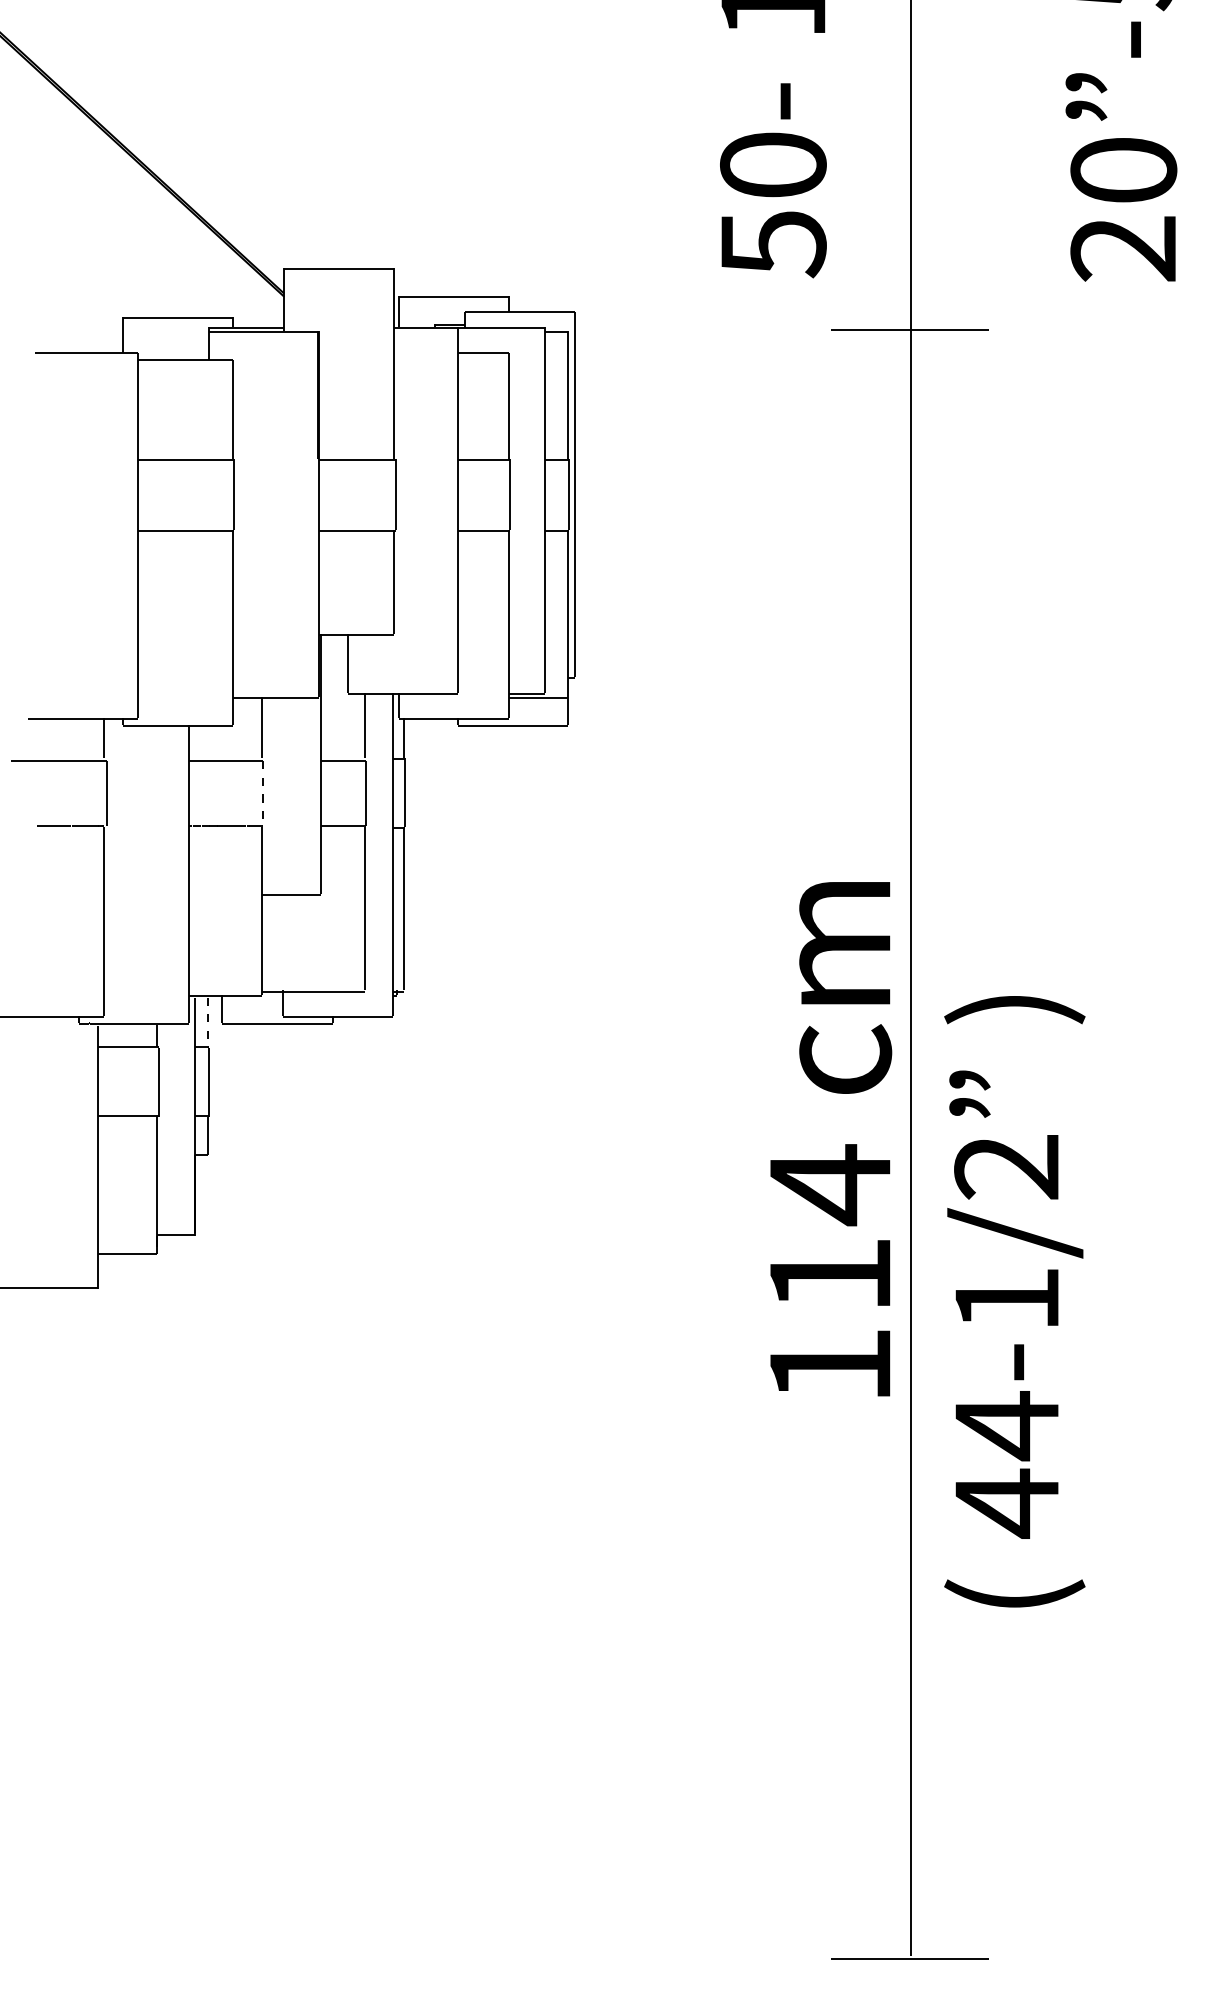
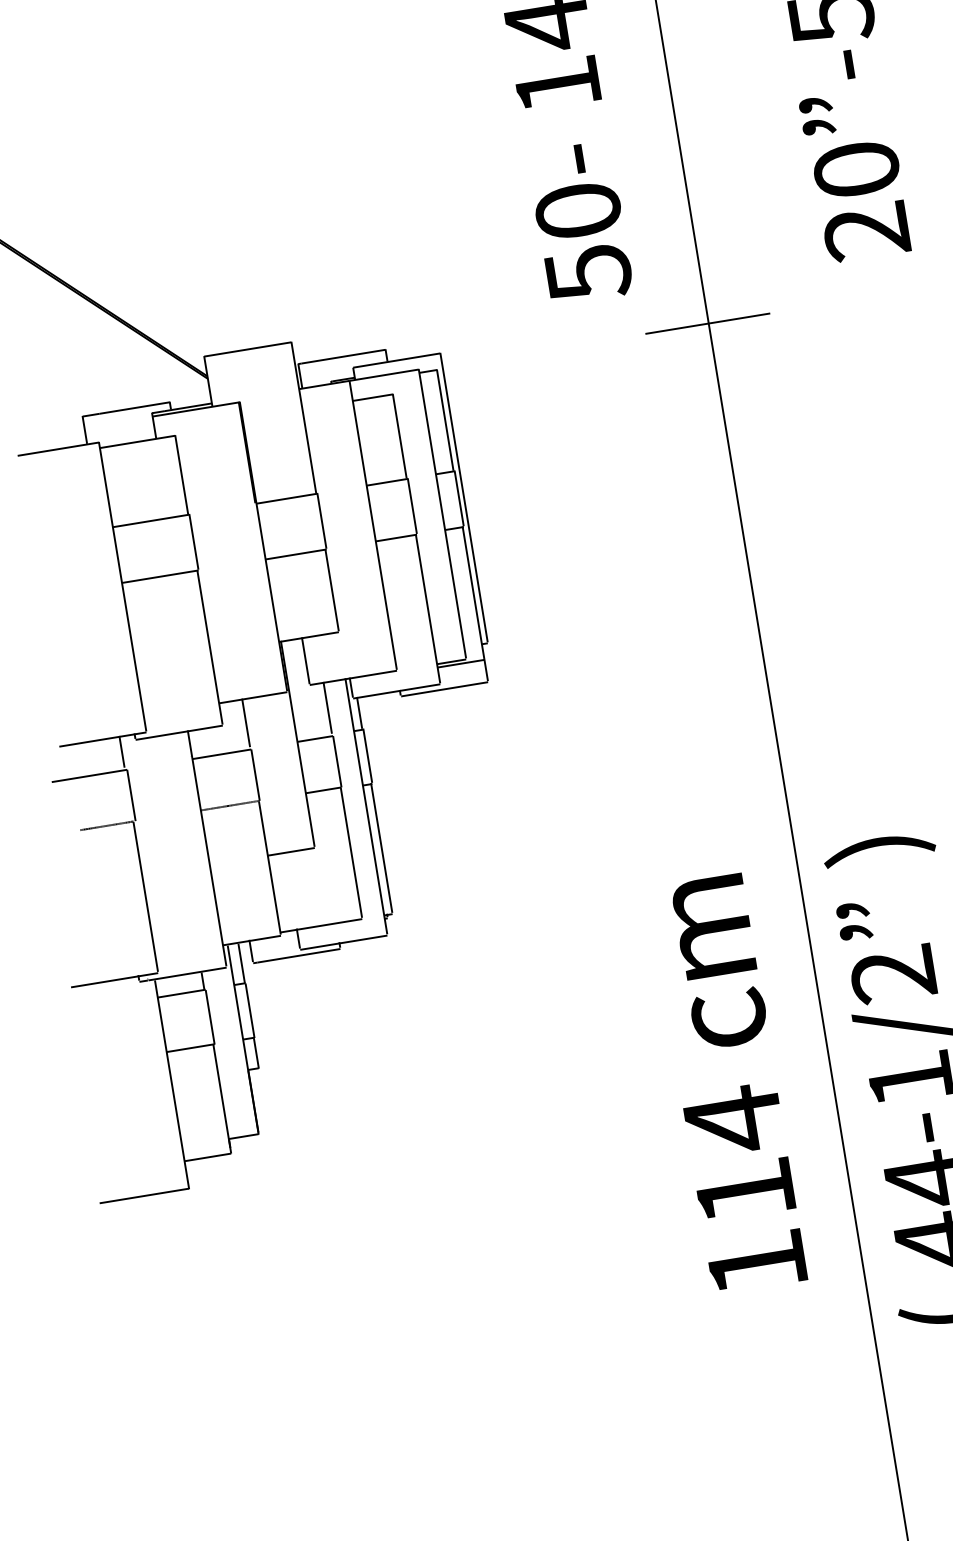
line: (263, 794) -> (255, 775), dashed -> solid
line: (208, 1023) -> (242, 964), dashed -> solid
text: (831, 1139) -> (728, 1084), moved

